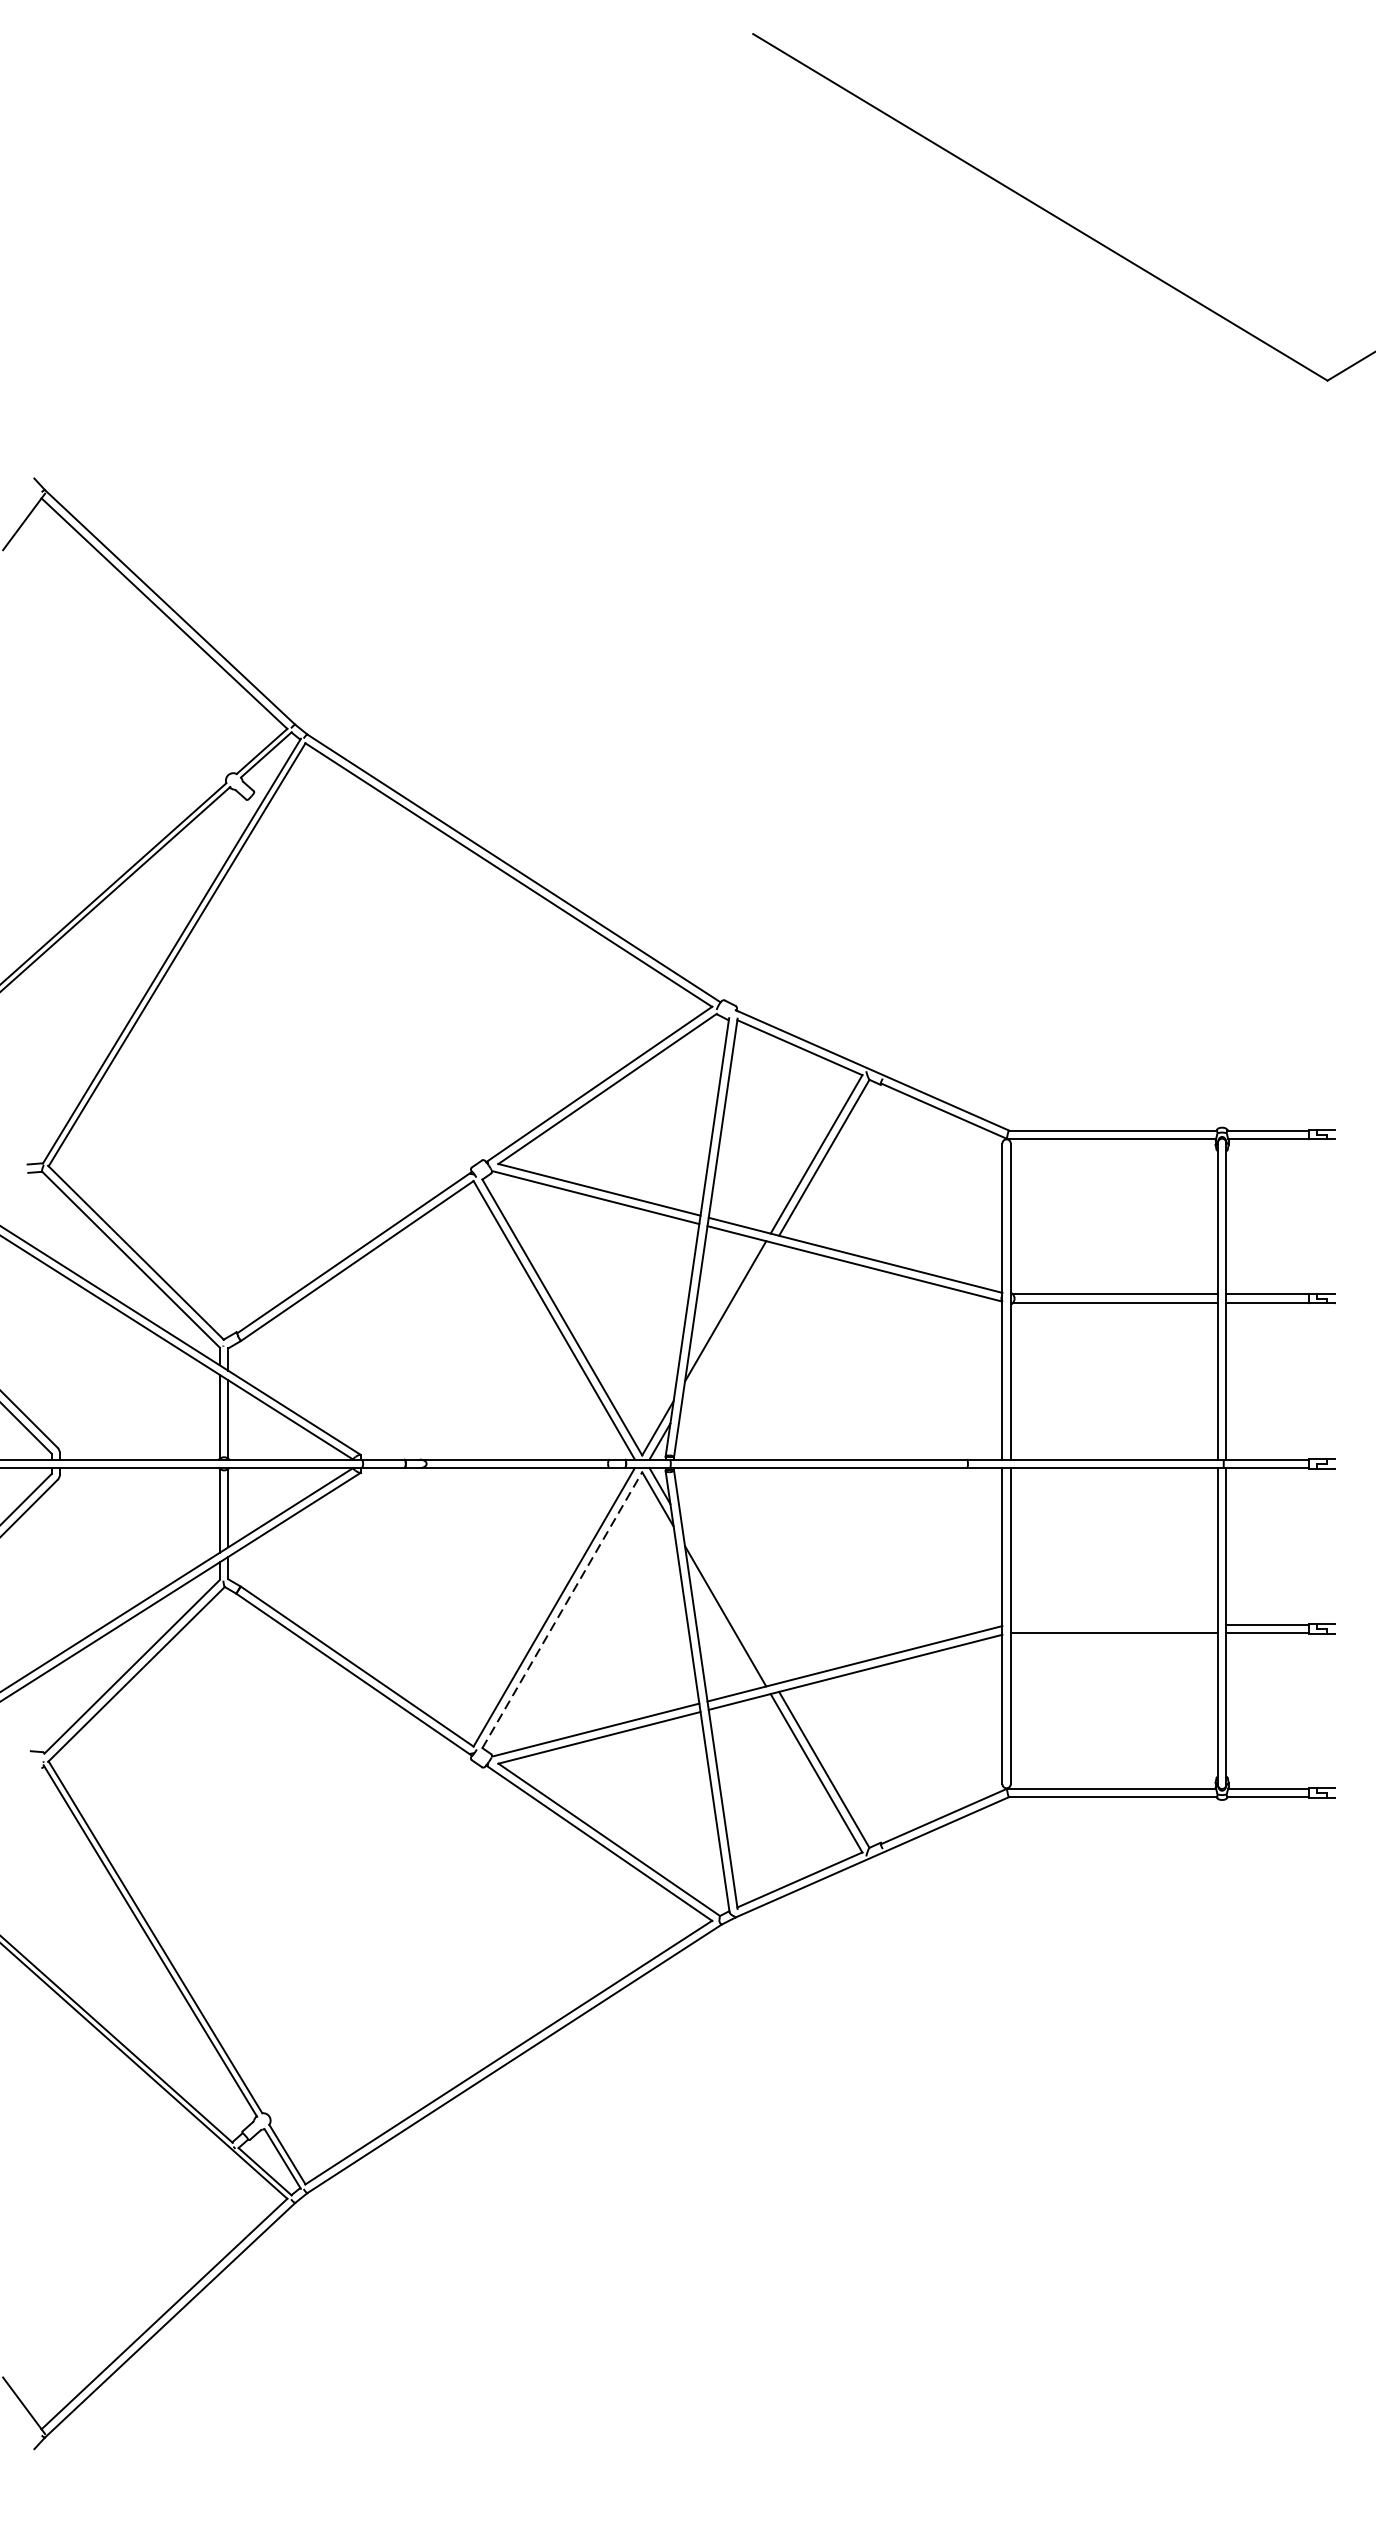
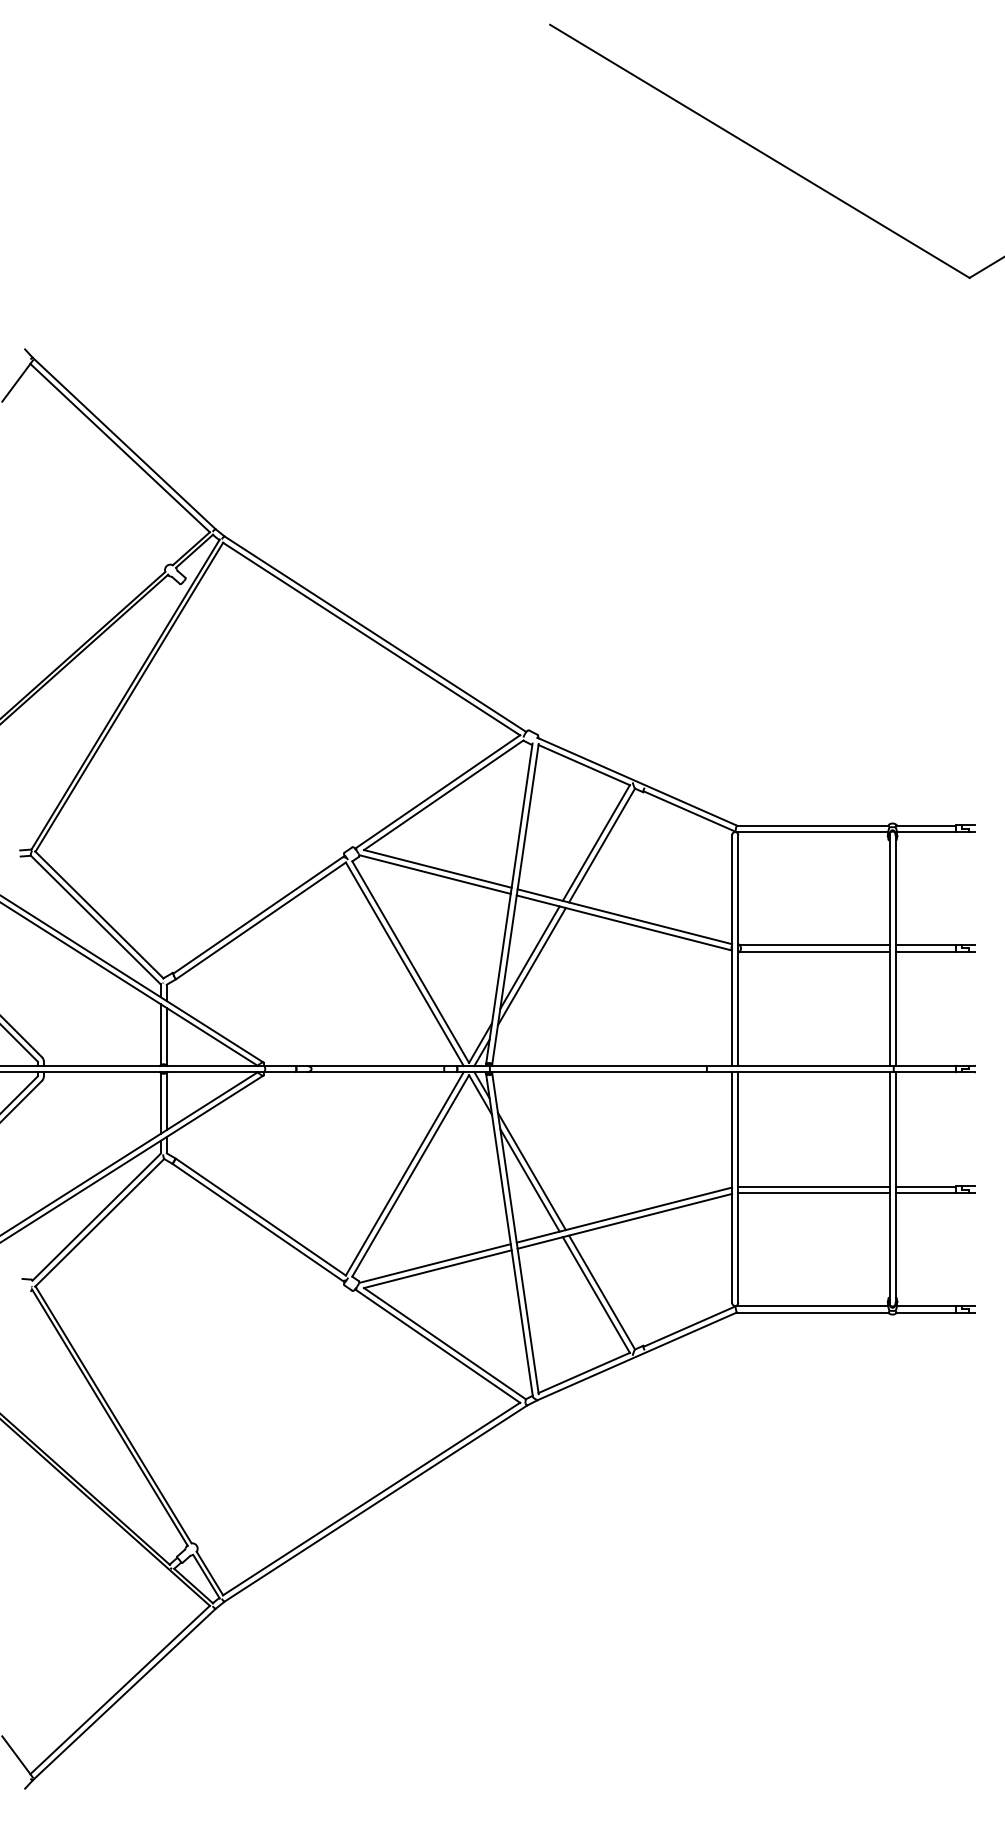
line: (727, 1323) -> (531, 966), added
line: (727, 1604) -> (531, 1171), added
line: (562, 1609) -> (410, 1175), dashed -> solid
line: (1113, 1624) -> (813, 1186), added

